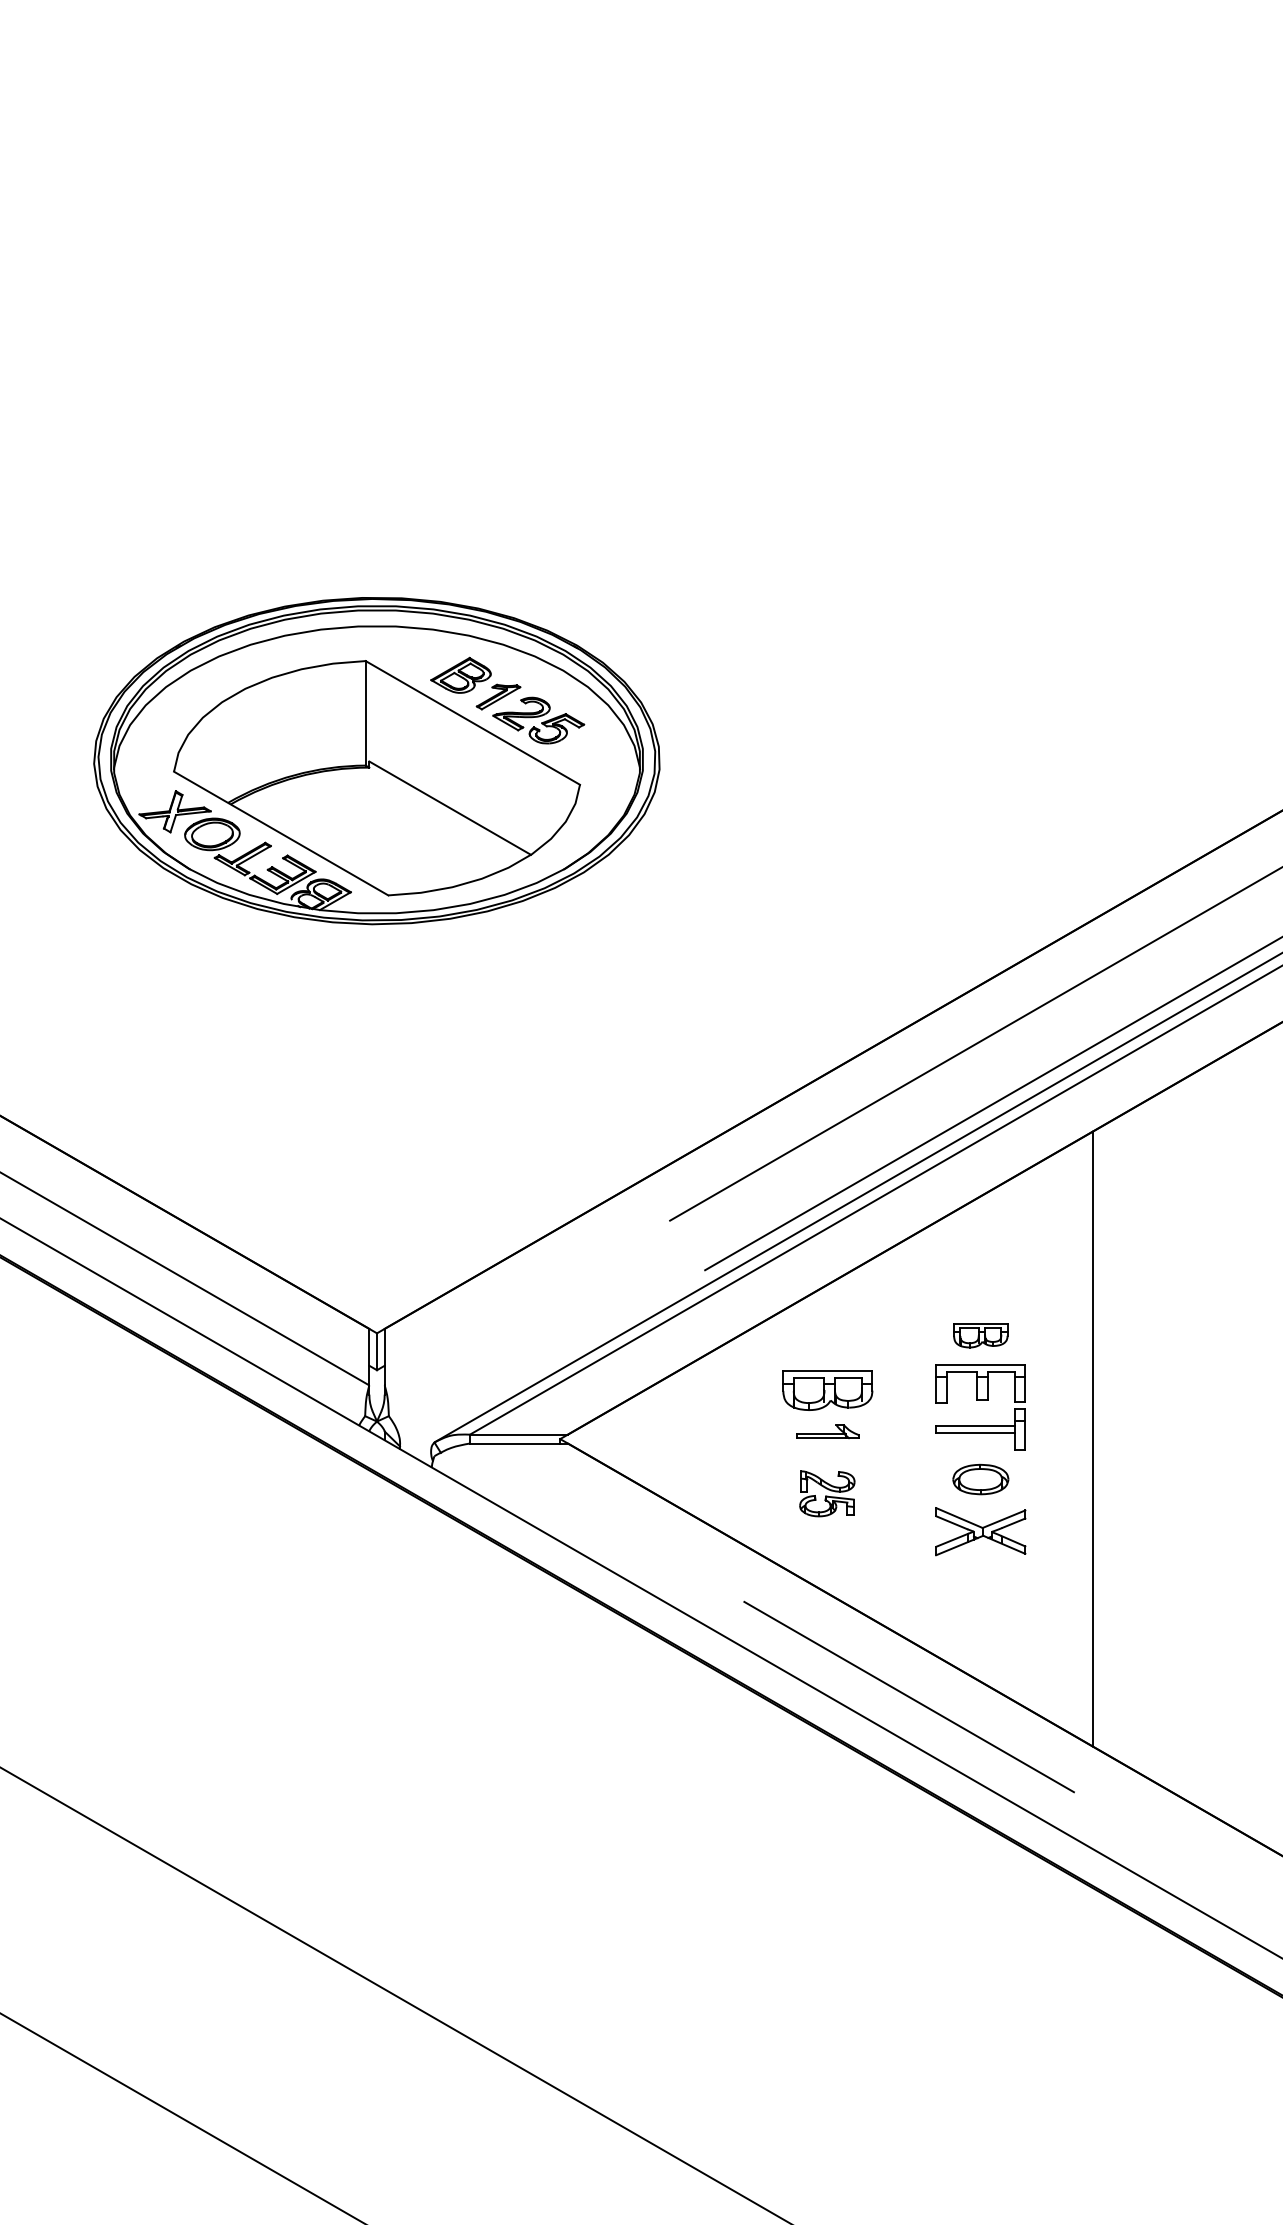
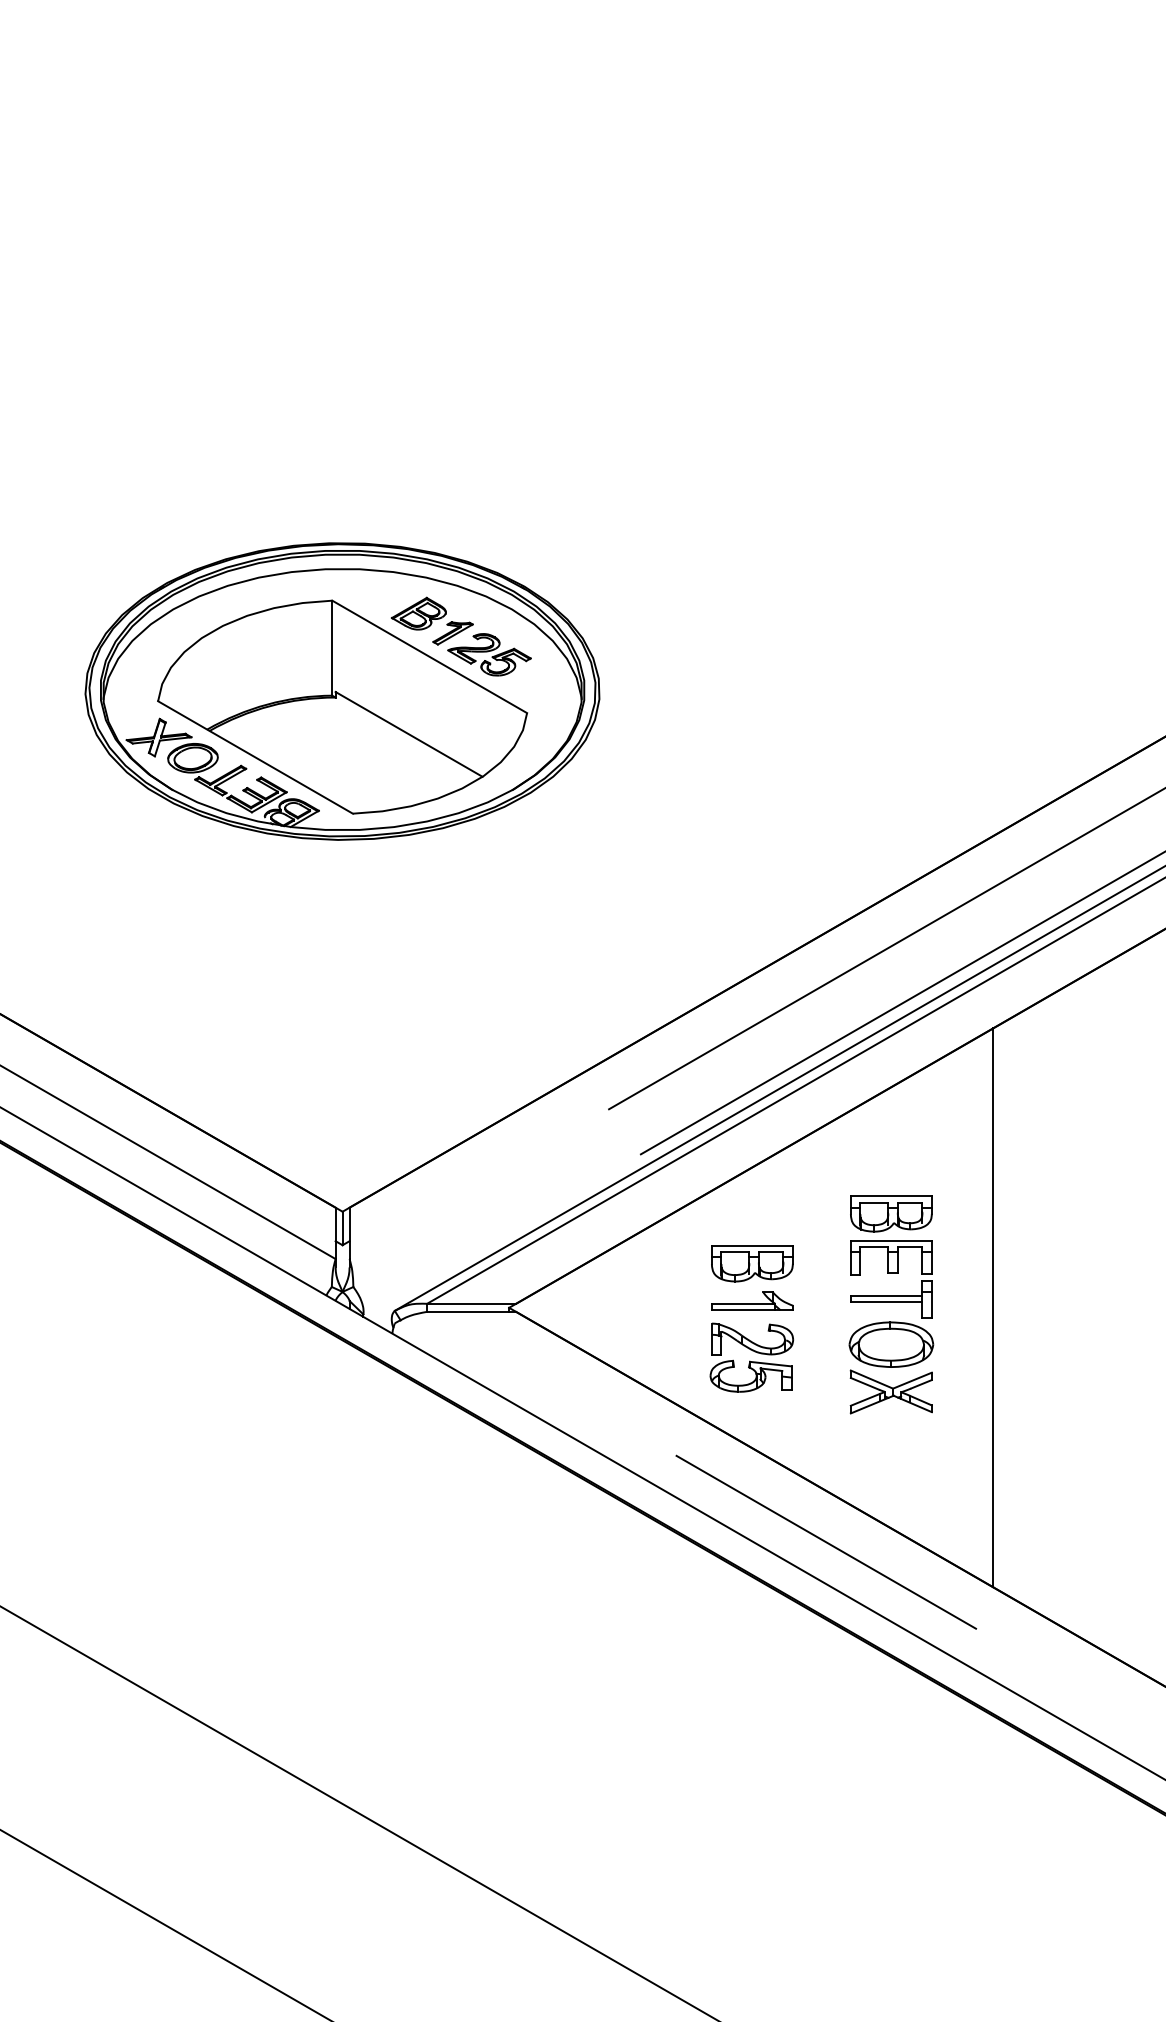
part: (980, 1335) -> (891, 1213), size x1.67
part: (827, 1431) -> (752, 1300), size x1.43
part: (980, 1479) -> (891, 1344), size x1.67
part: (826, 1493) -> (751, 1357), size x1.67

